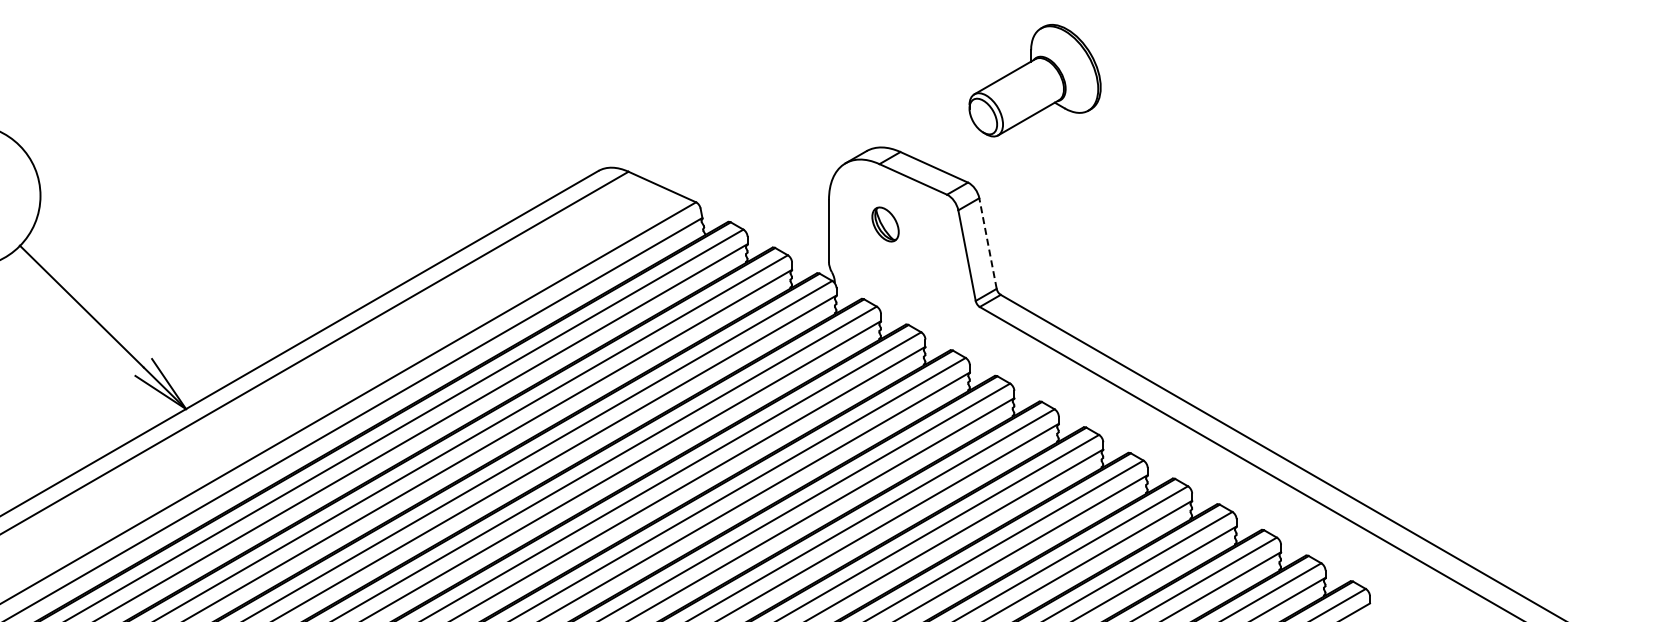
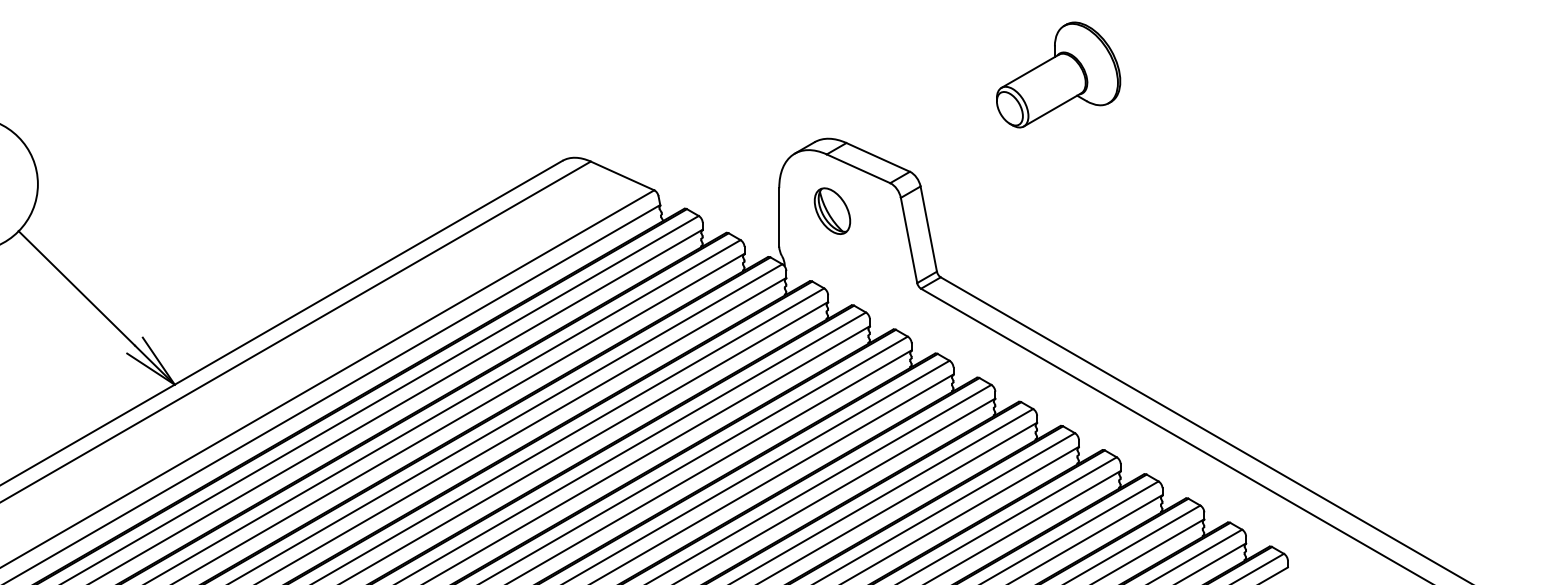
part: (1034, 80) -> (1058, 74), moved
part: (885, 224) -> (832, 211), size x1.43
line: (987, 243) -> (928, 229), dashed -> solid

